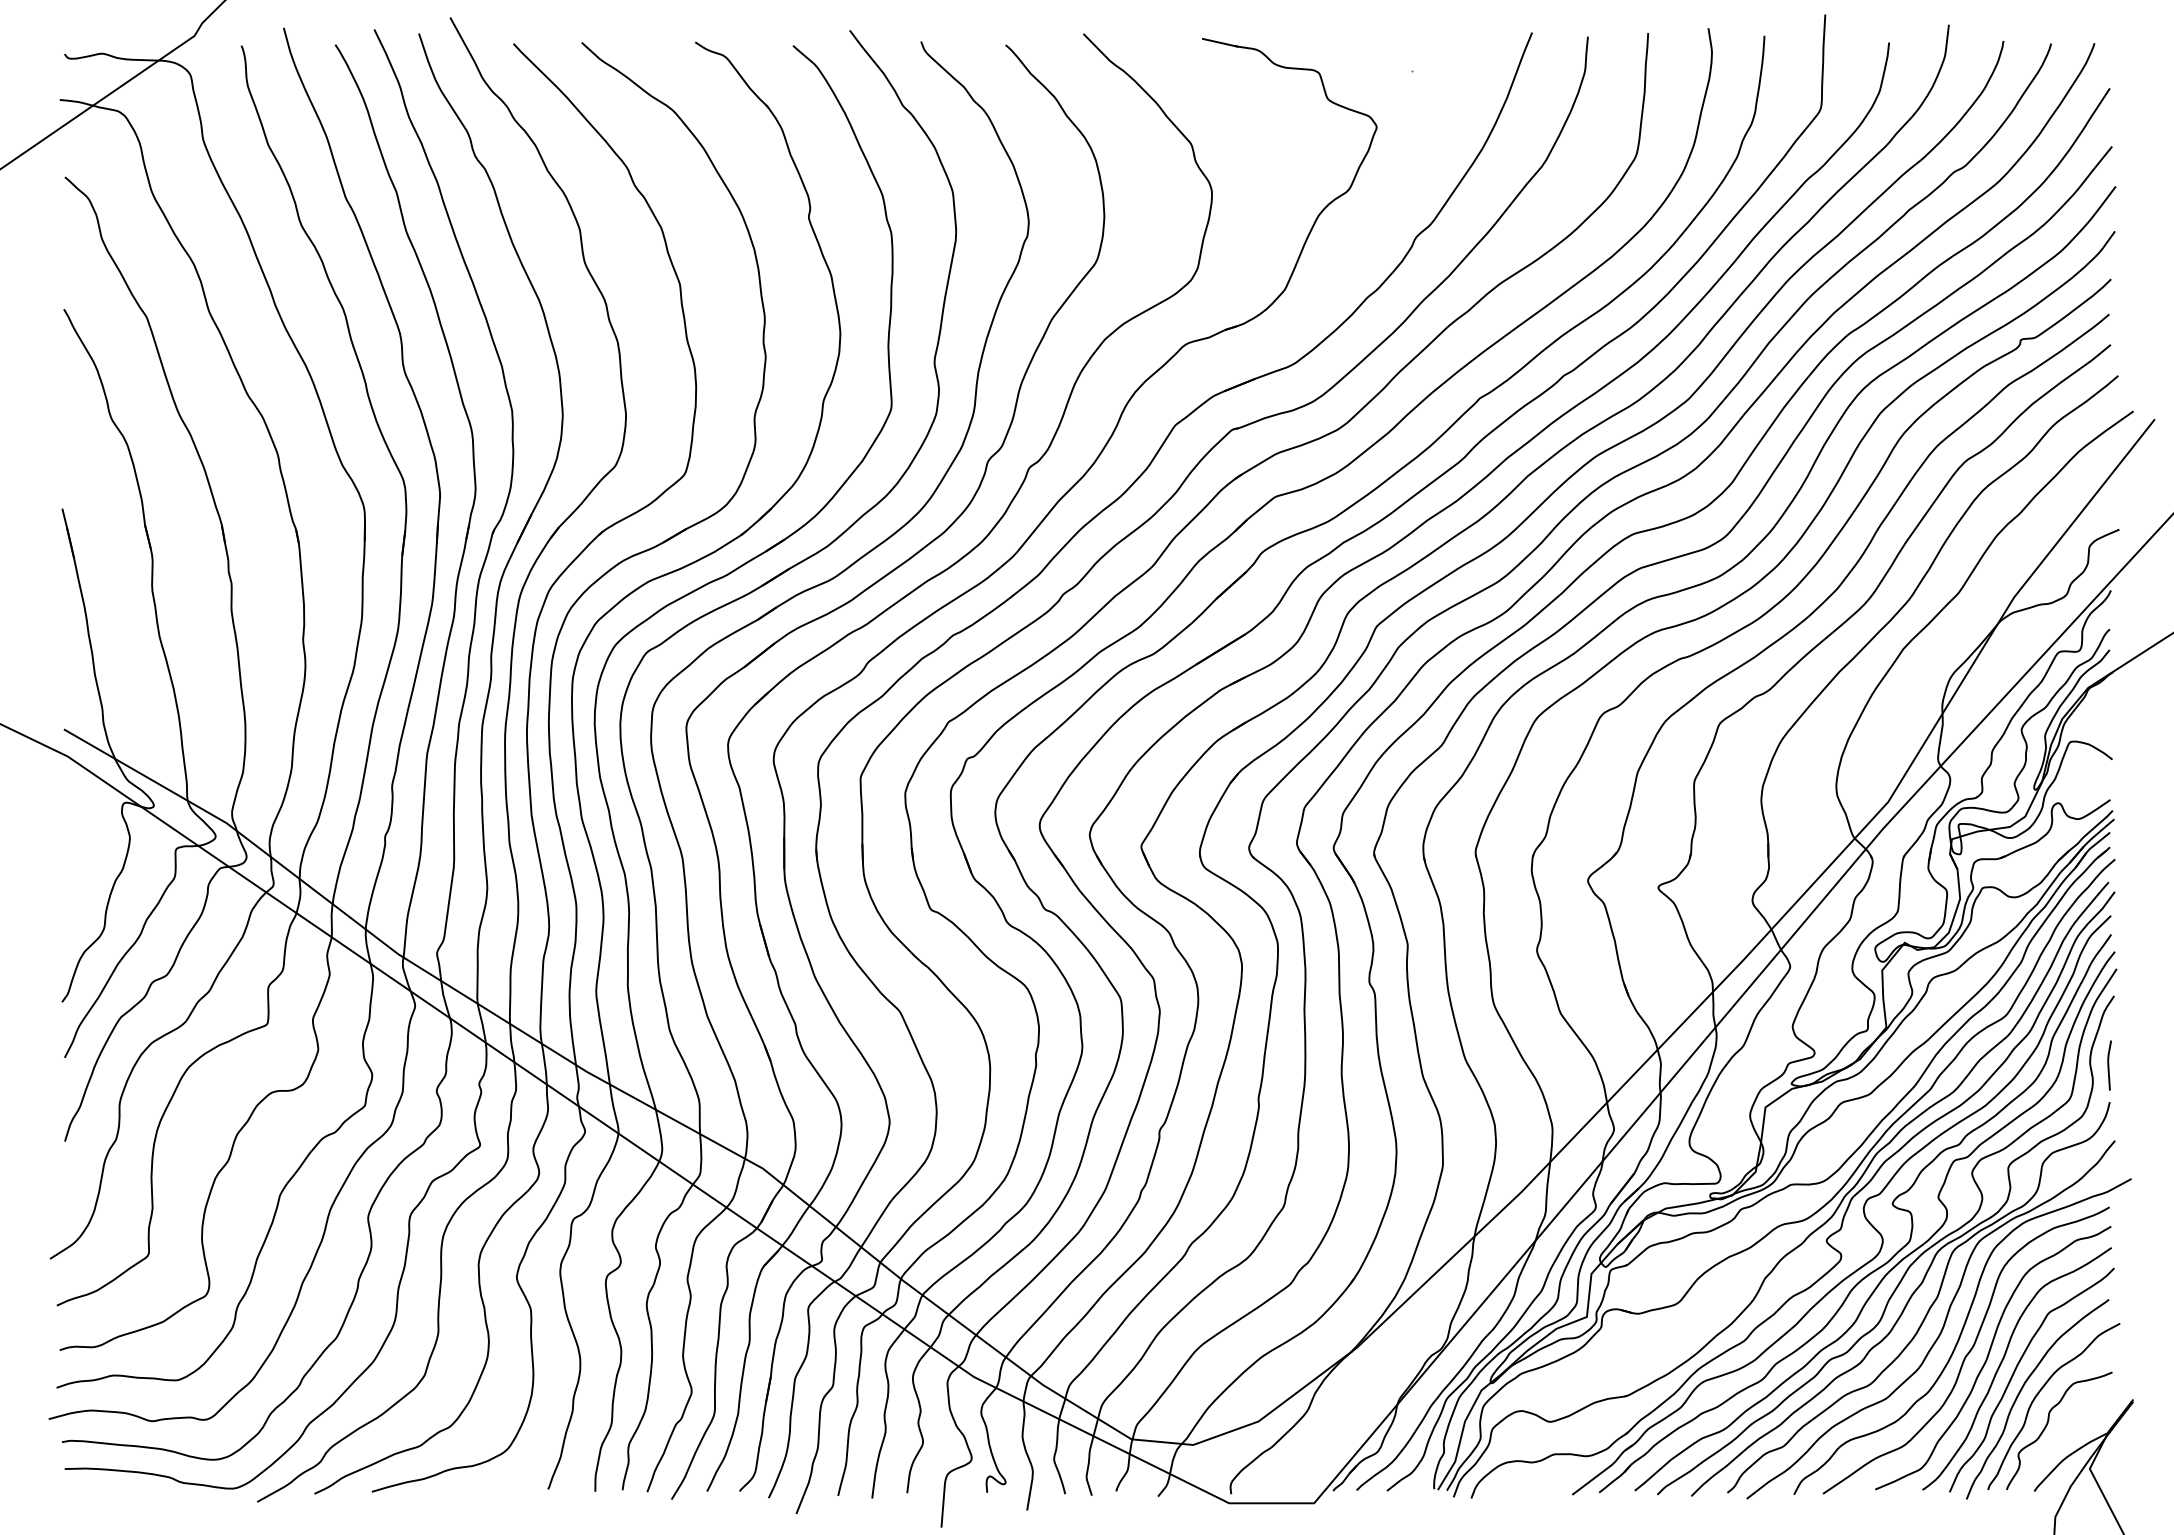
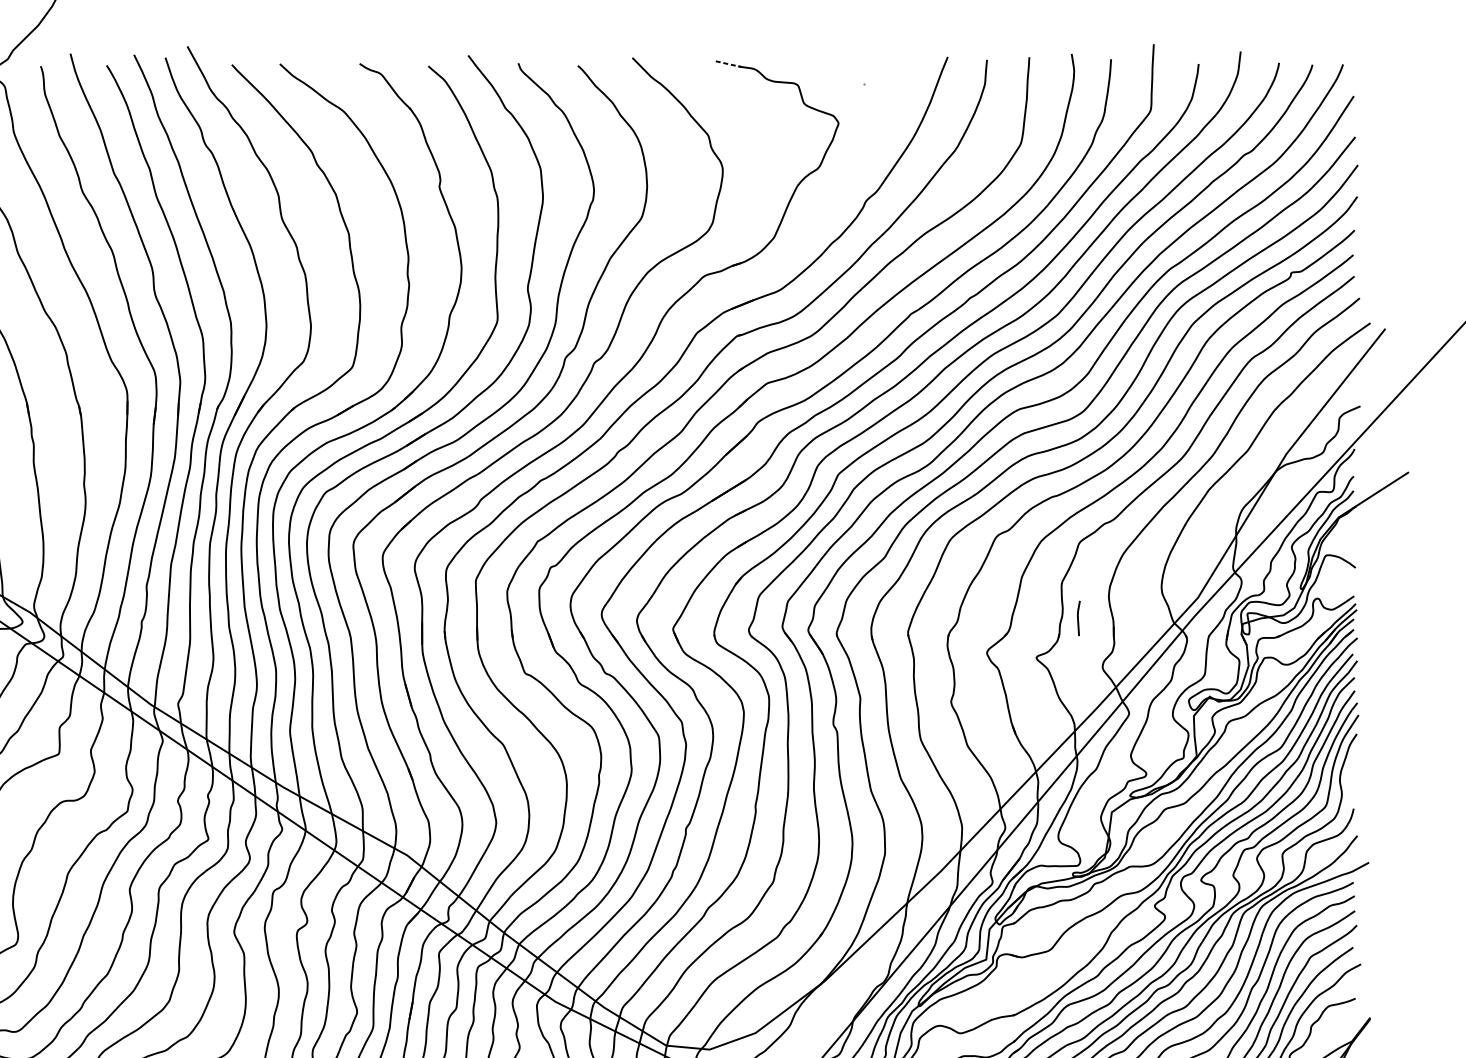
line: (1221, 43) -> (729, 64), solid -> dashed
line: (2109, 1065) -> (1078, 618), moved

